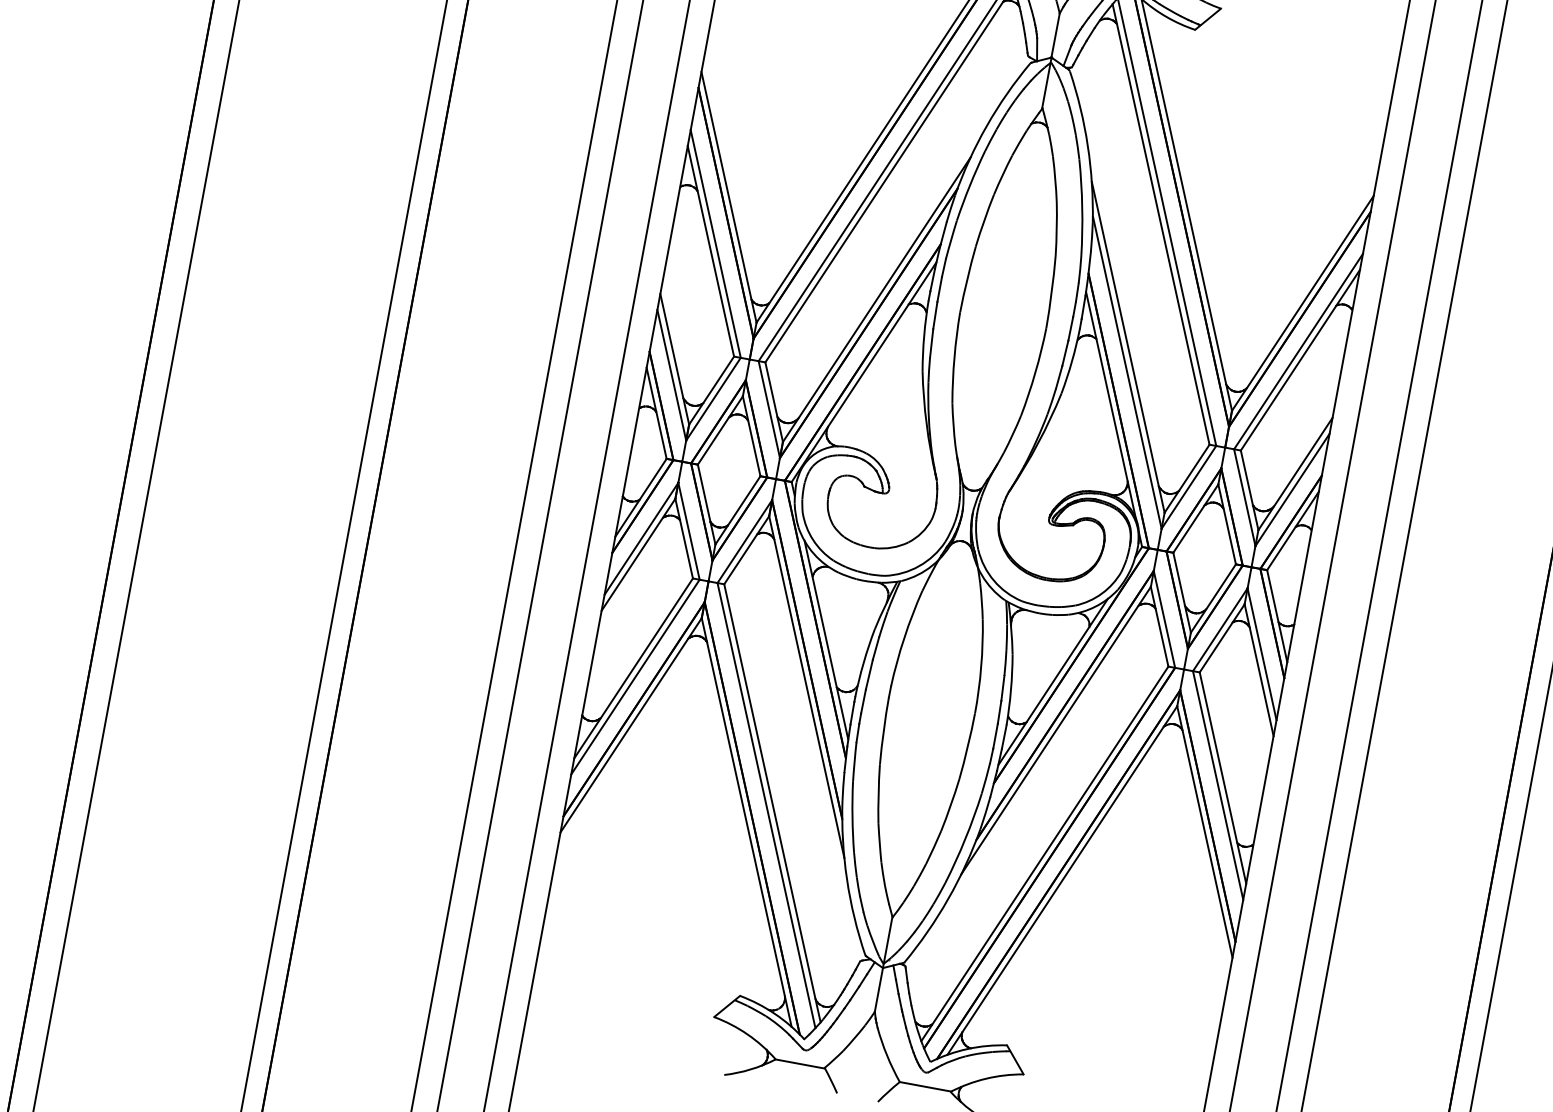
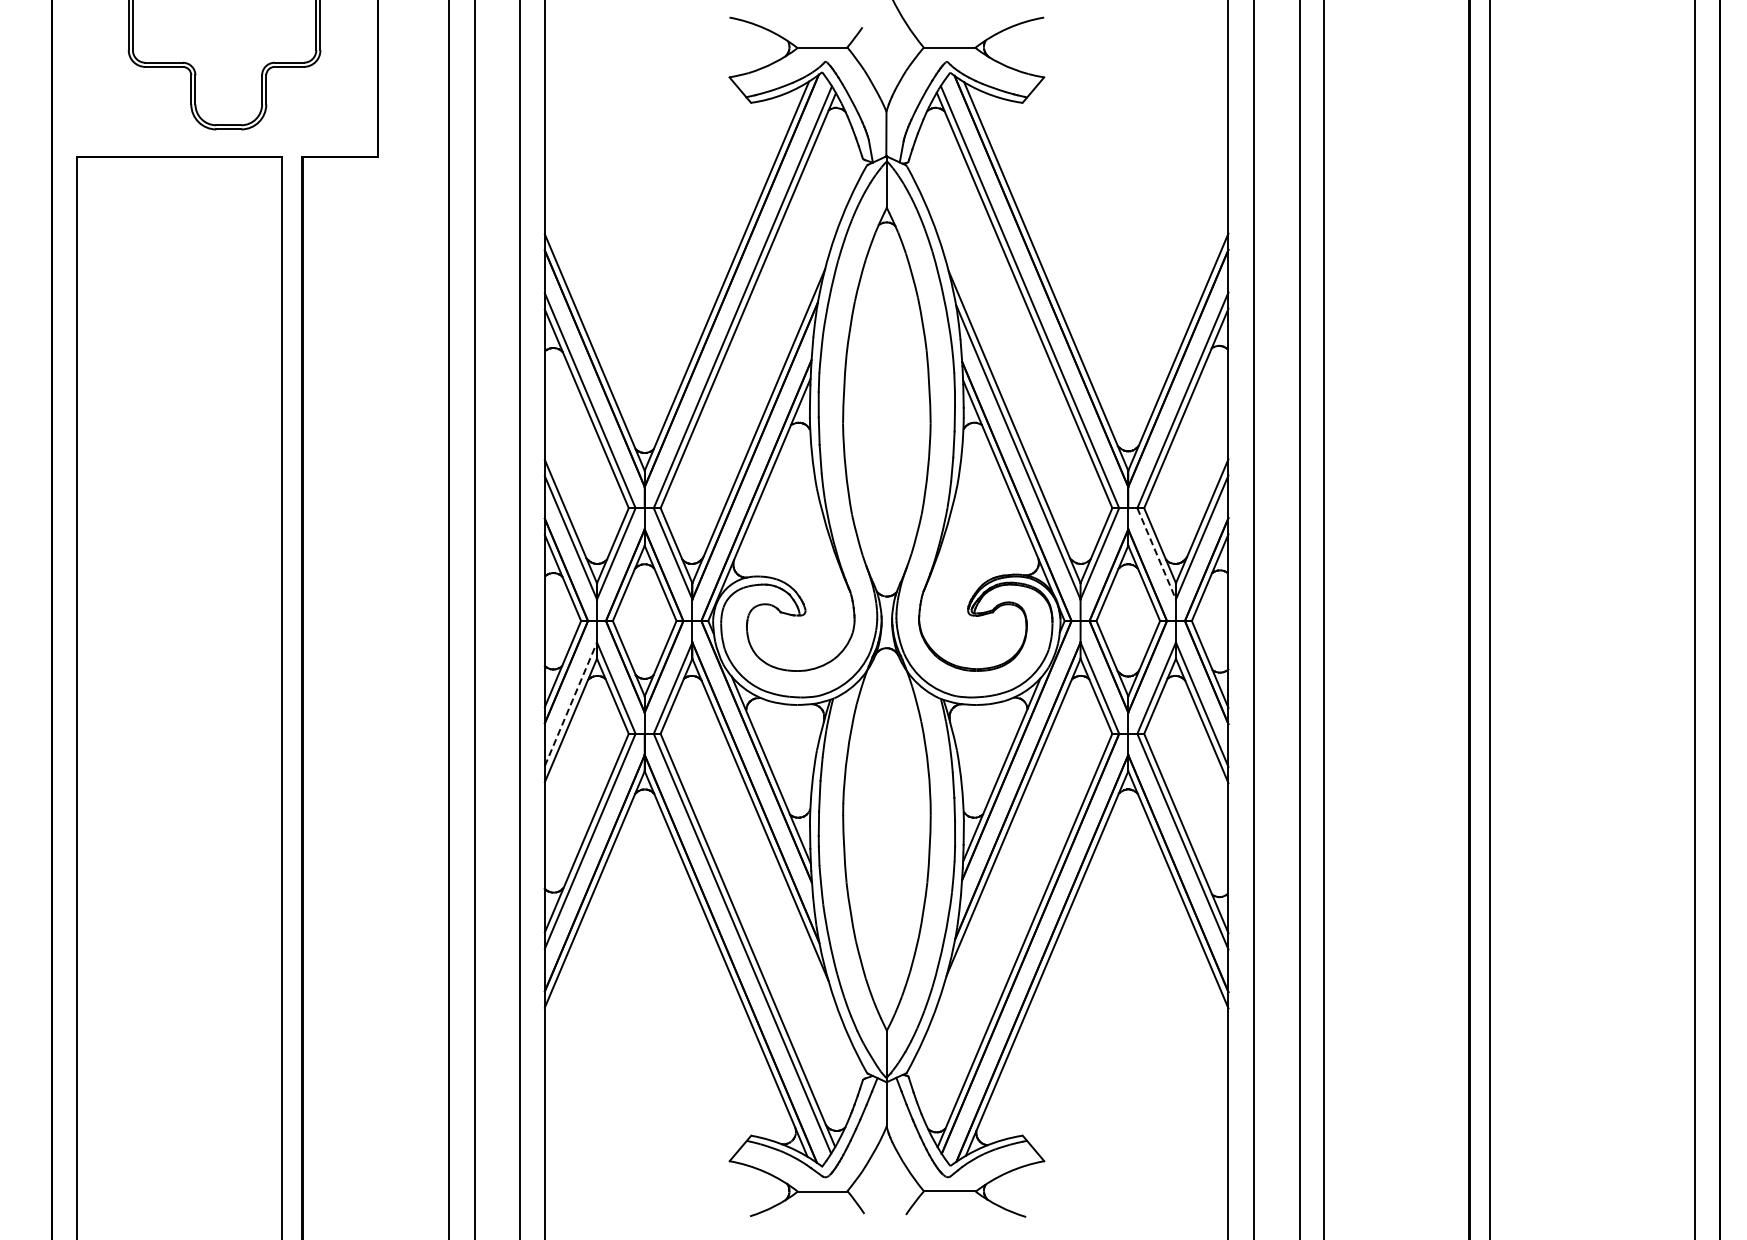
line: (1244, 497) -> (1156, 553), solid -> dashed
line: (642, 538) -> (571, 703), solid -> dashed

